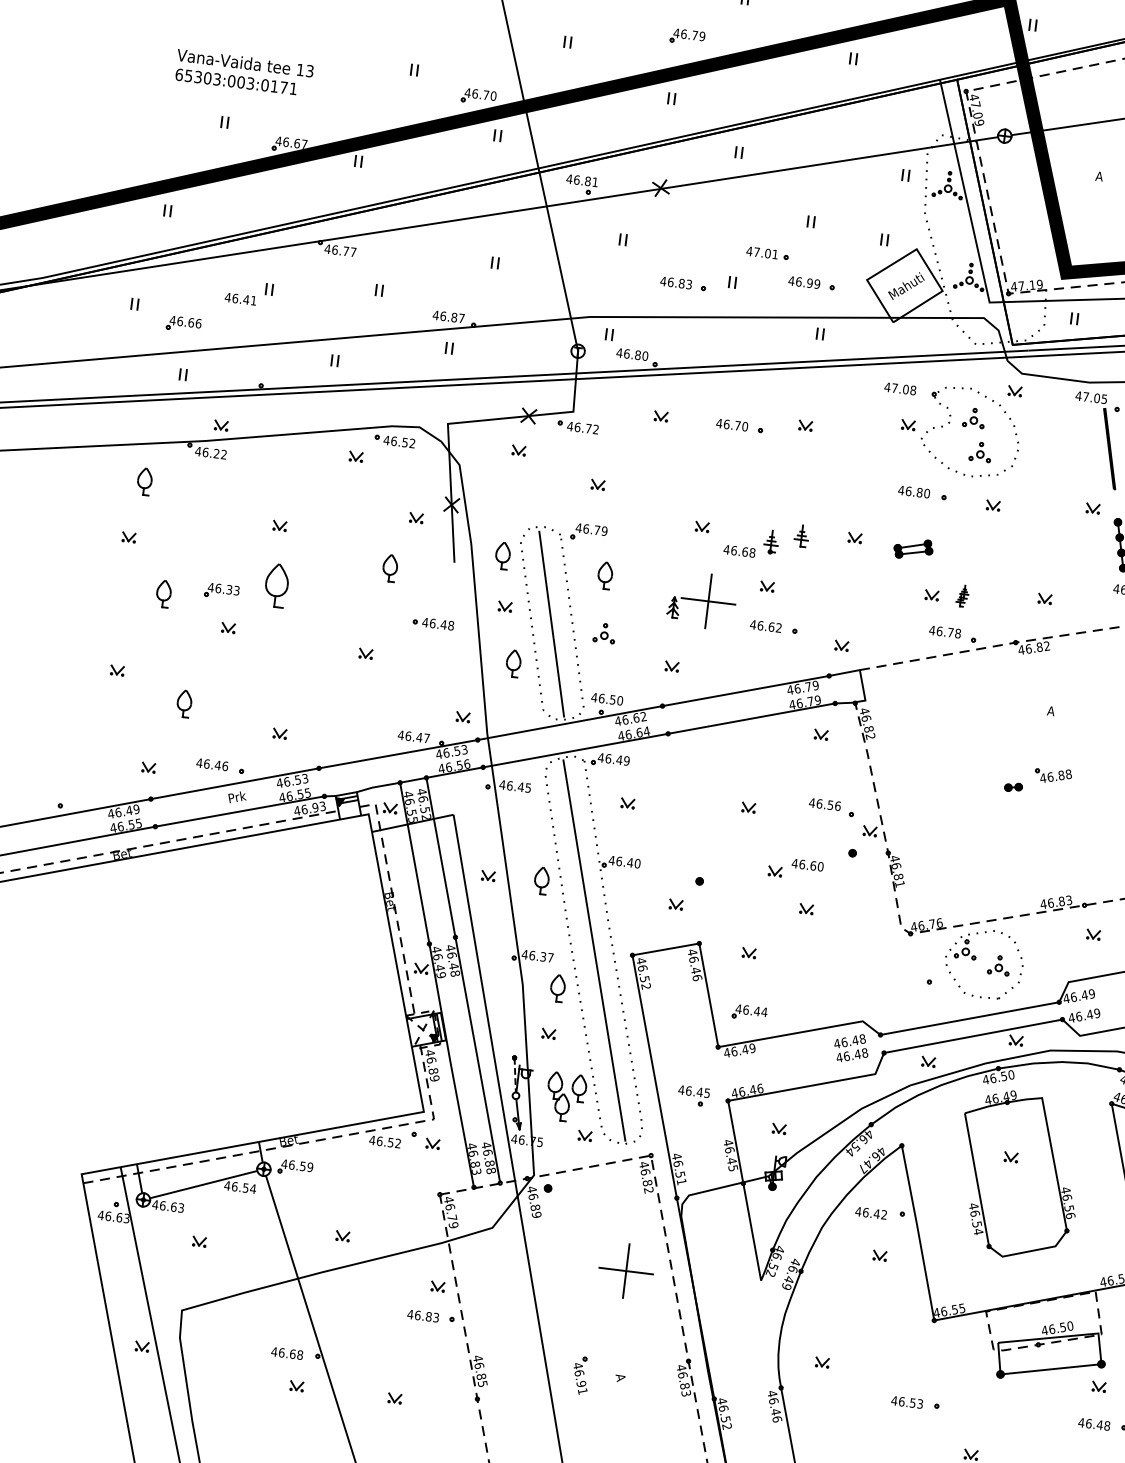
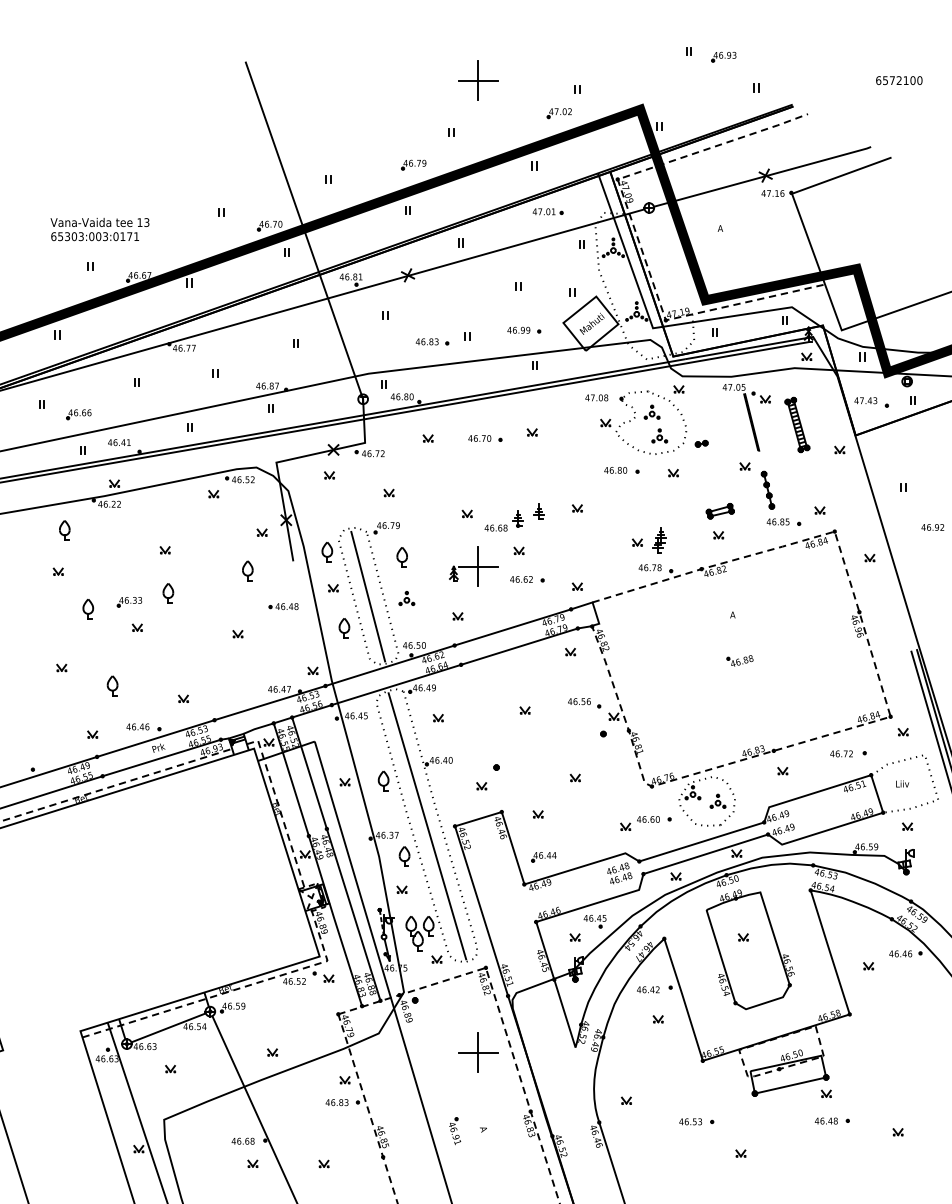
part: (766, 253) -> (547, 211), moved
text: (240, 298) -> (119, 442), moved
part: (912, 549) -> (719, 511), moved
part: (277, 585) -> (168, 593), size x0.62
part: (962, 596) -> (659, 540), size x1.67
part: (1013, 786) -> (701, 443), moved
part: (794, 869) -> (639, 823), moved
part: (692, 1095) -> (594, 921), moved

